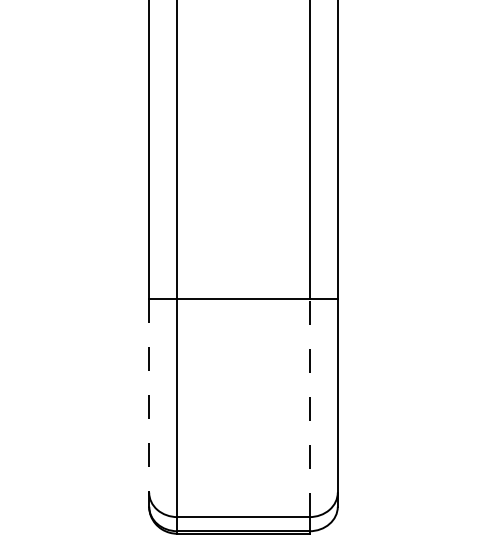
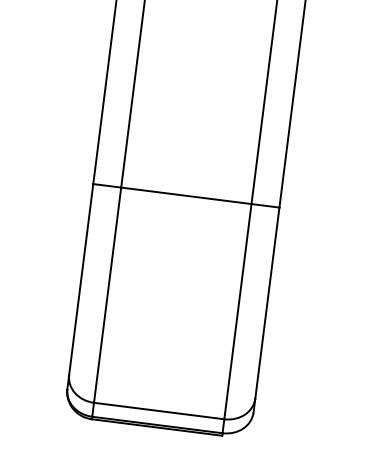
line: (149, 395) -> (81, 279), dashed -> solid
line: (309, 407) -> (237, 311), dashed -> solid

